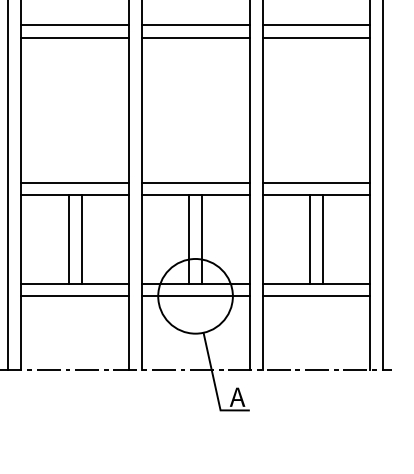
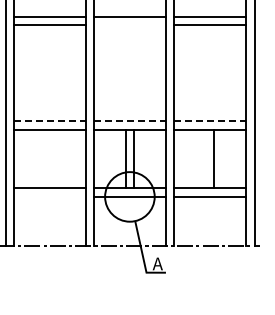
line: (194, 38) -> (129, 25), removed
line: (74, 182) -> (49, 121), solid -> dashed
line: (196, 182) -> (130, 121), solid -> dashed
line: (316, 182) -> (210, 121), solid -> dashed
line: (68, 238) -> (45, 158), removed
line: (82, 238) -> (54, 158), removed
line: (309, 238) -> (205, 158), removed
line: (74, 295) -> (49, 196), removed

